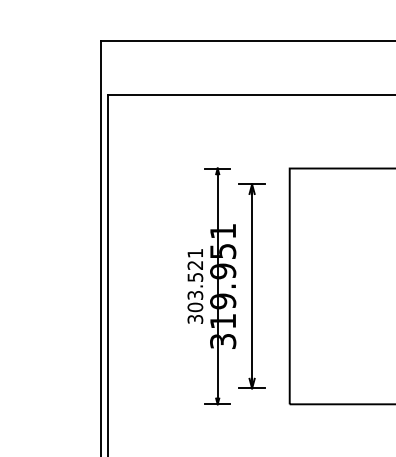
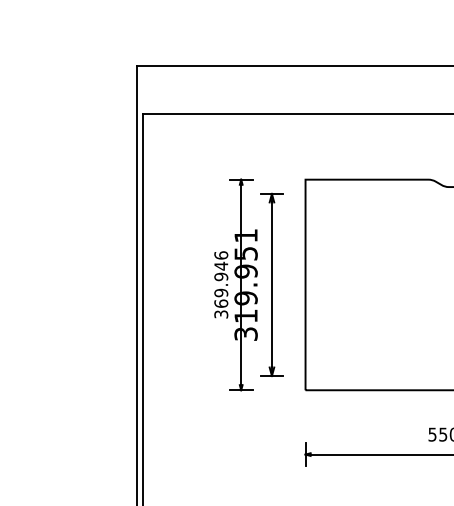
text: (195, 280) -> (221, 279), 303.521 -> 369.946

